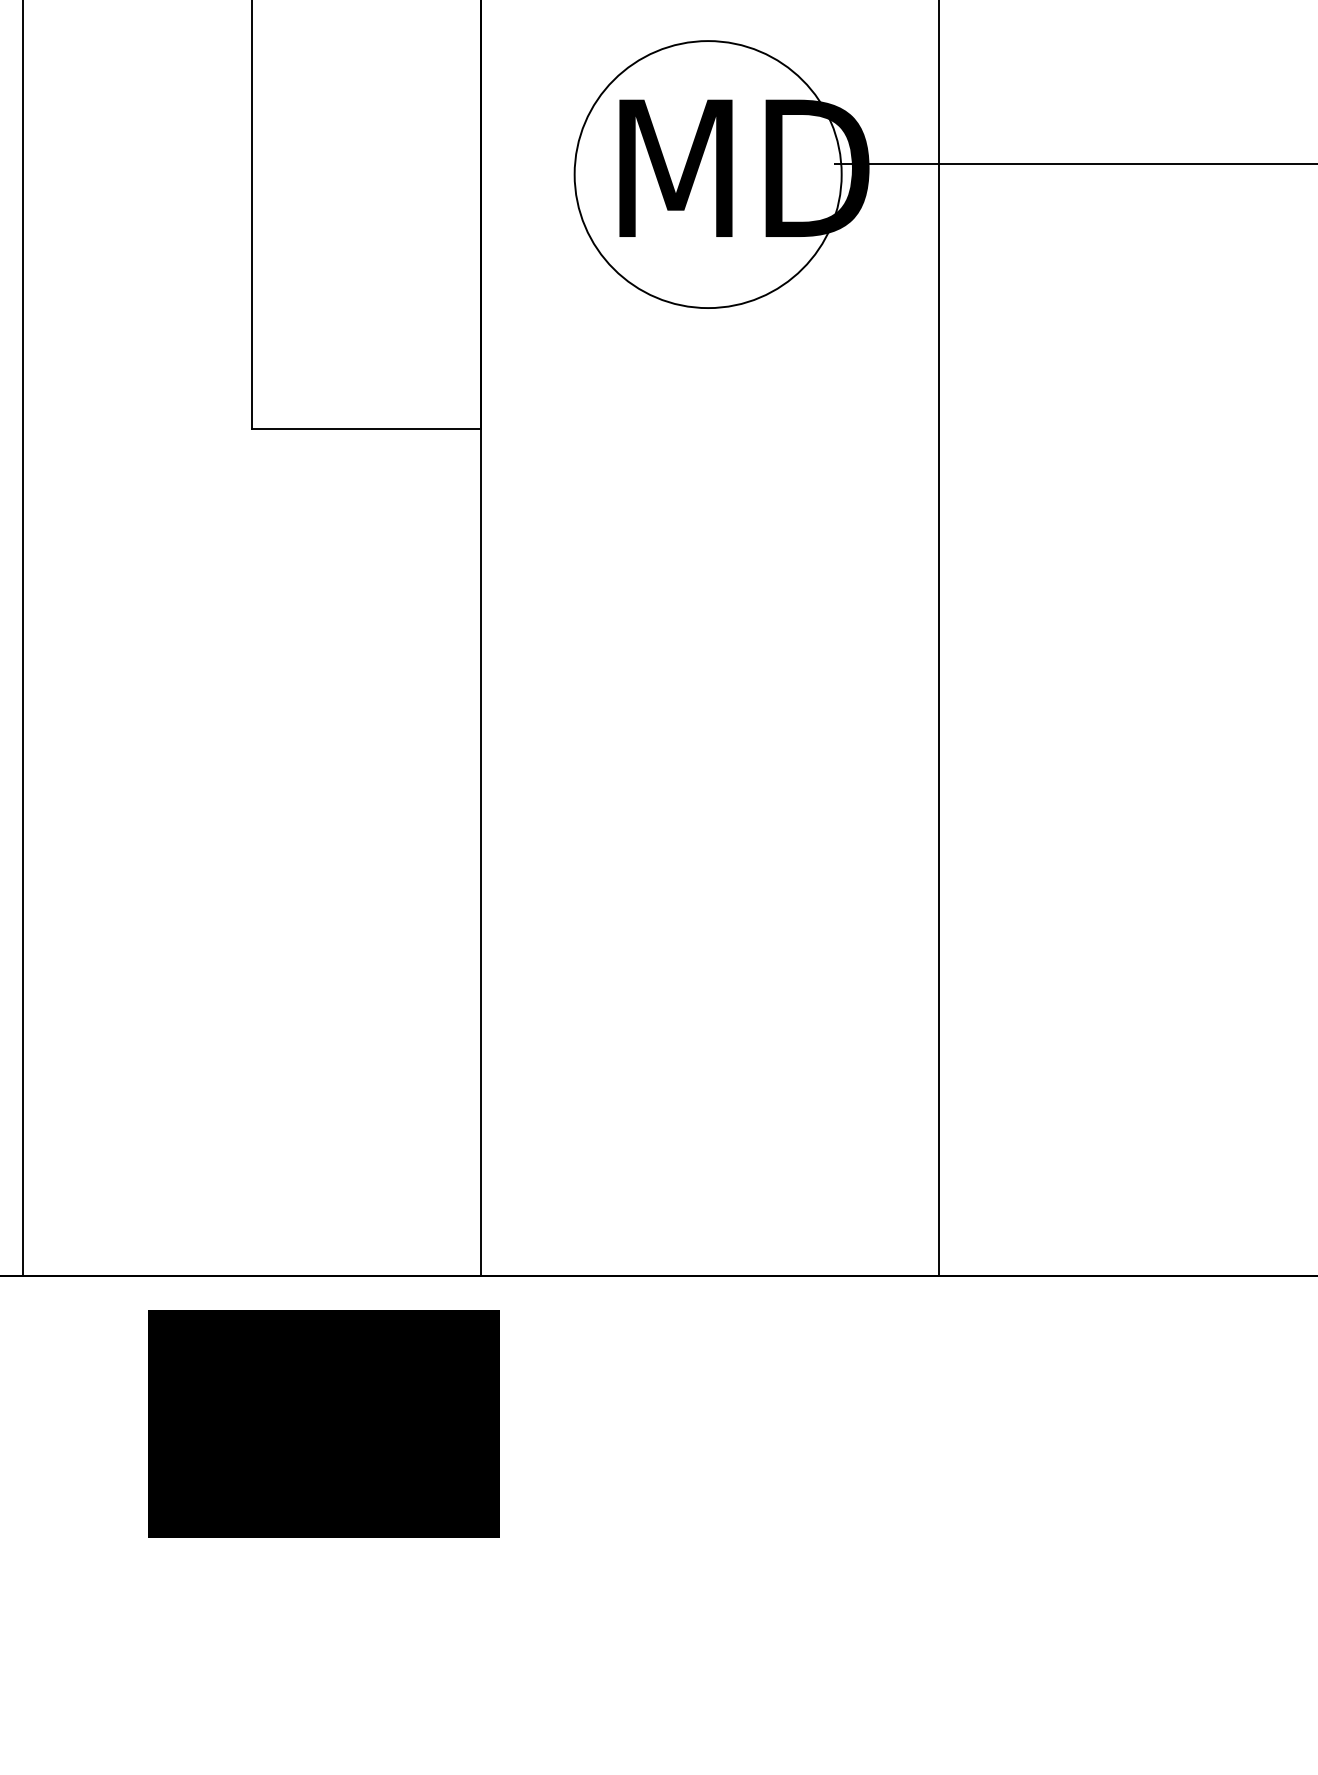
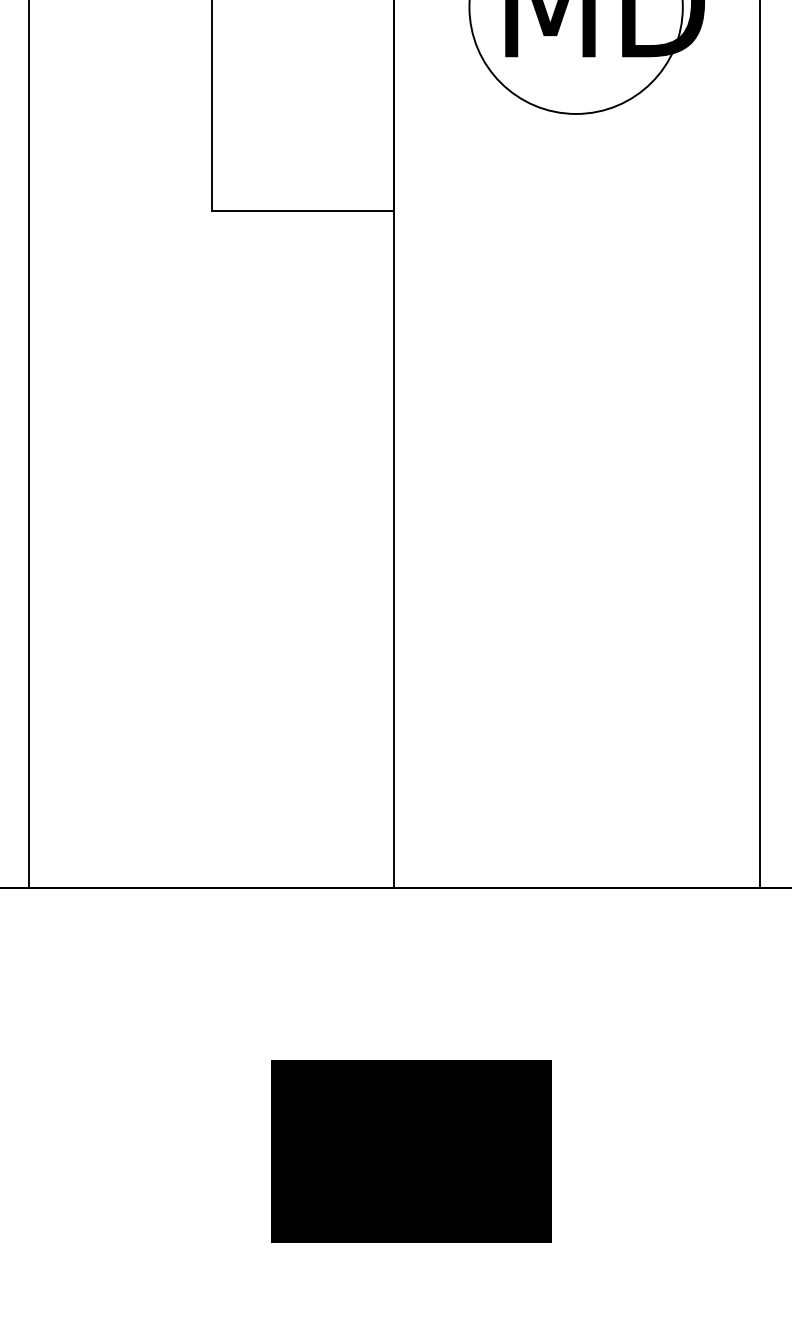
text: (323, 1423) -> (410, 1151), moved

